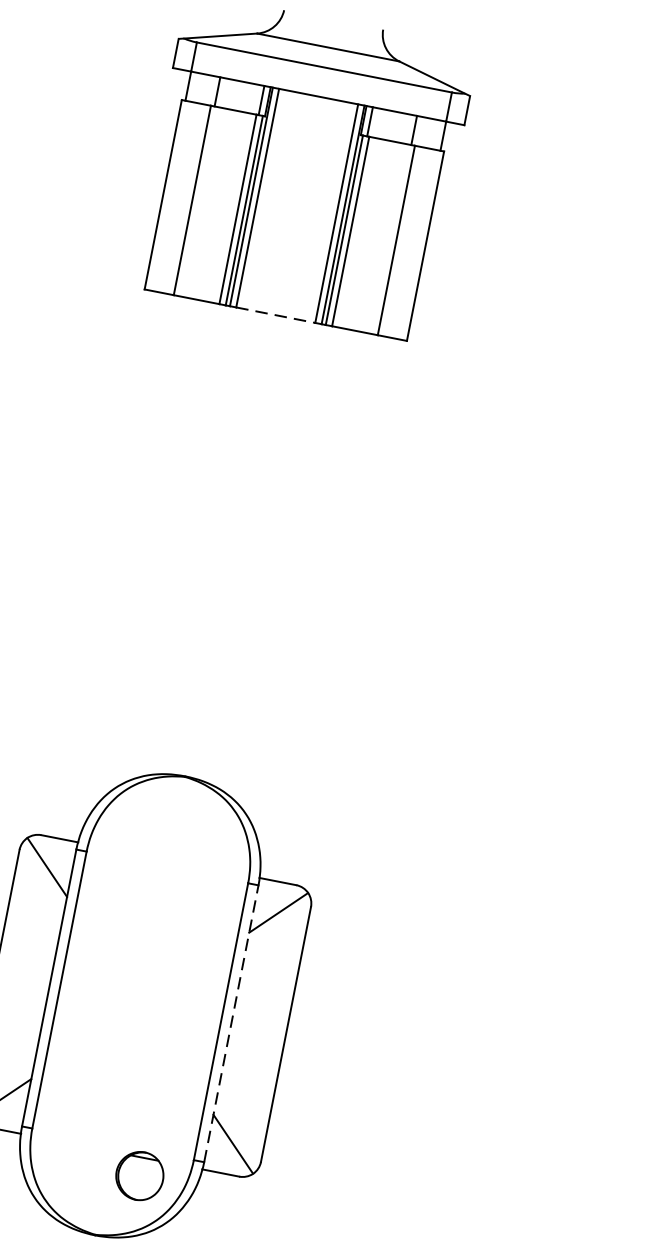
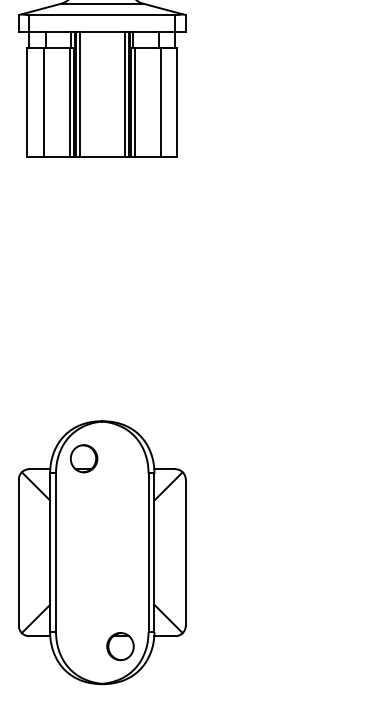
line: (275, 316) -> (102, 157), dashed -> solid
part: (141, 835) -> (84, 458), added
line: (231, 1023) -> (154, 552), dashed -> solid

